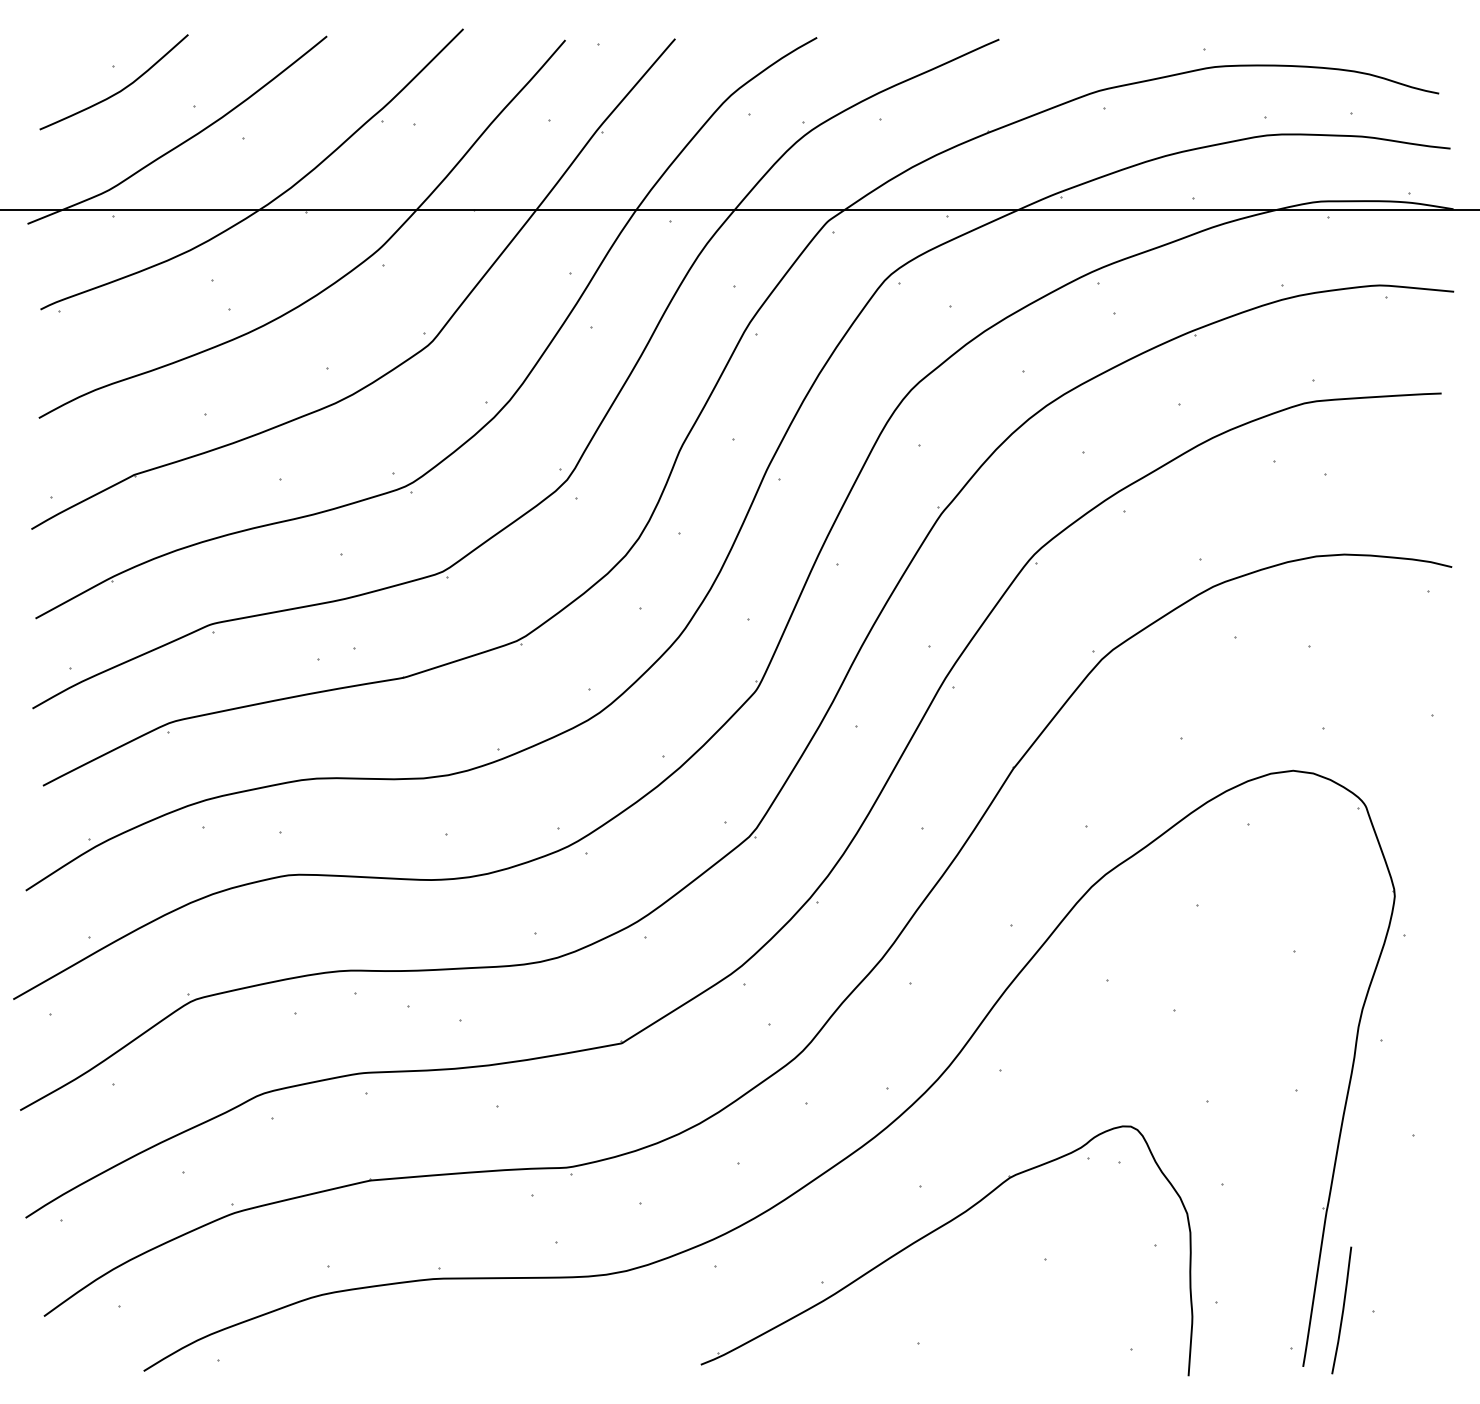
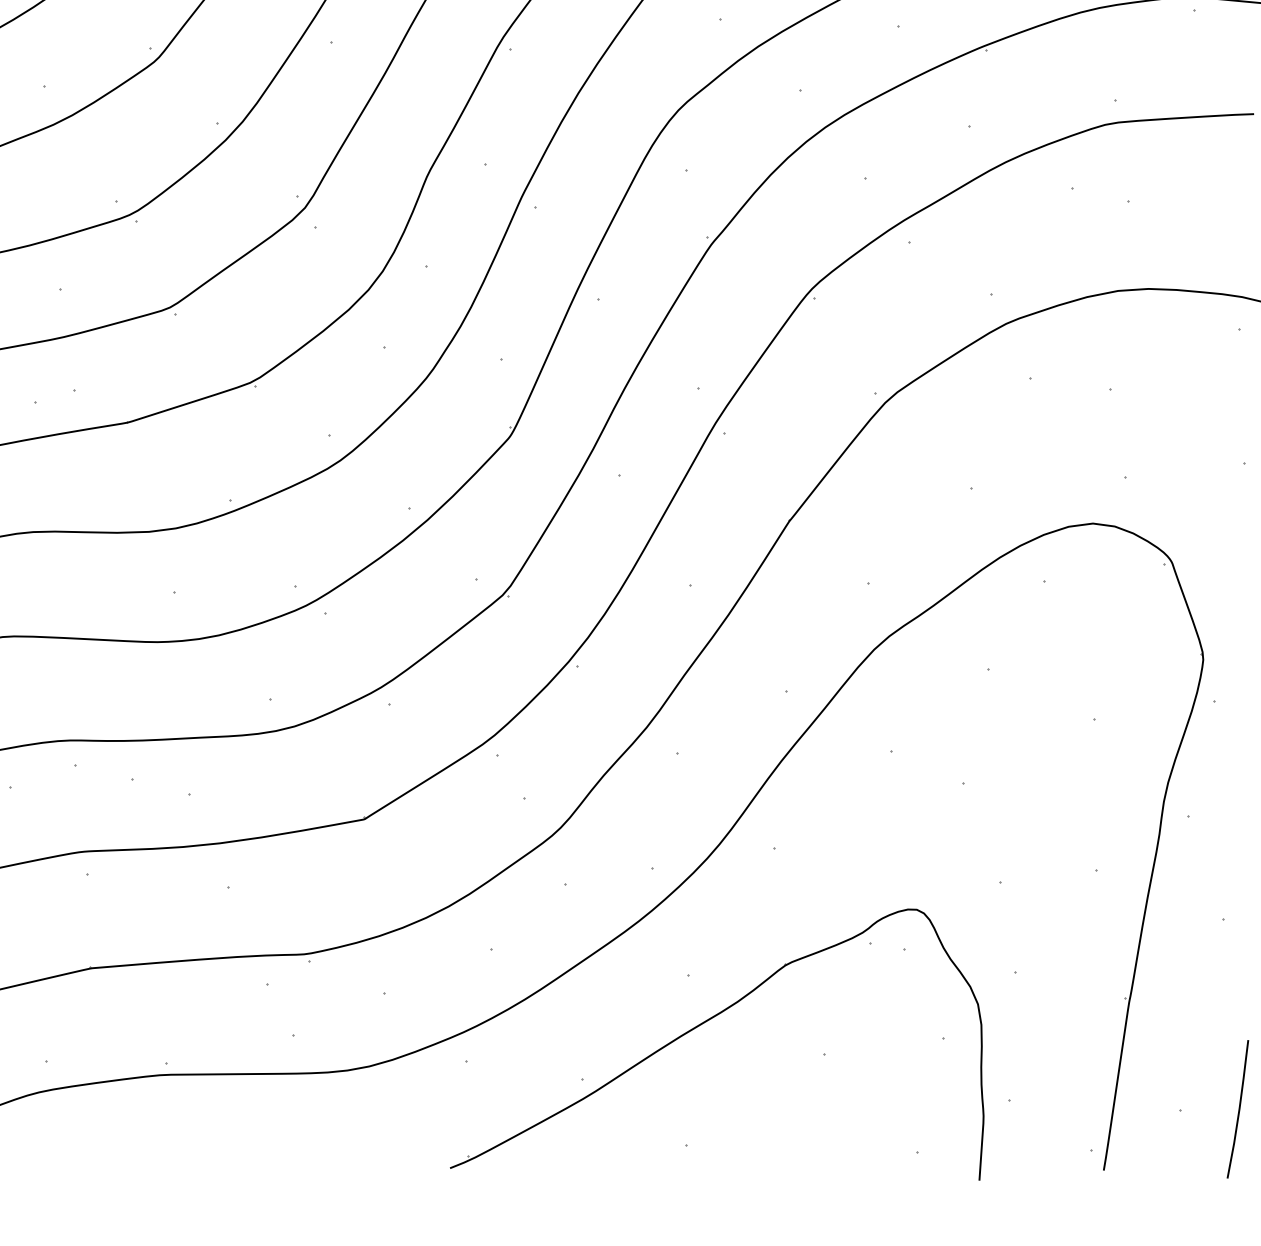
curve: (1342, 1310) -> (1238, 1109), moved

